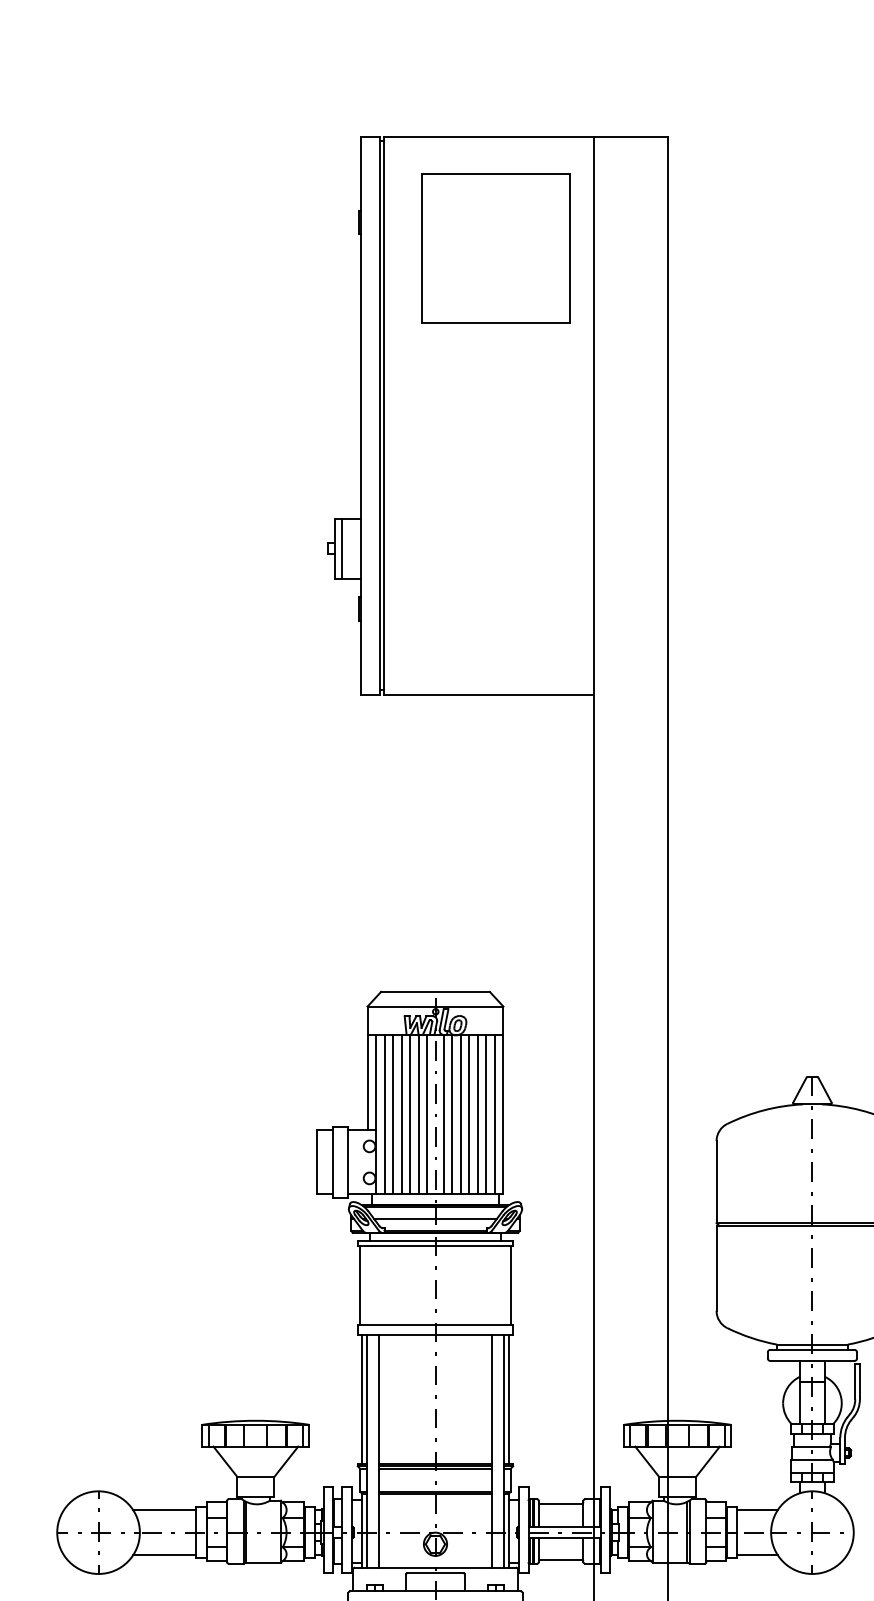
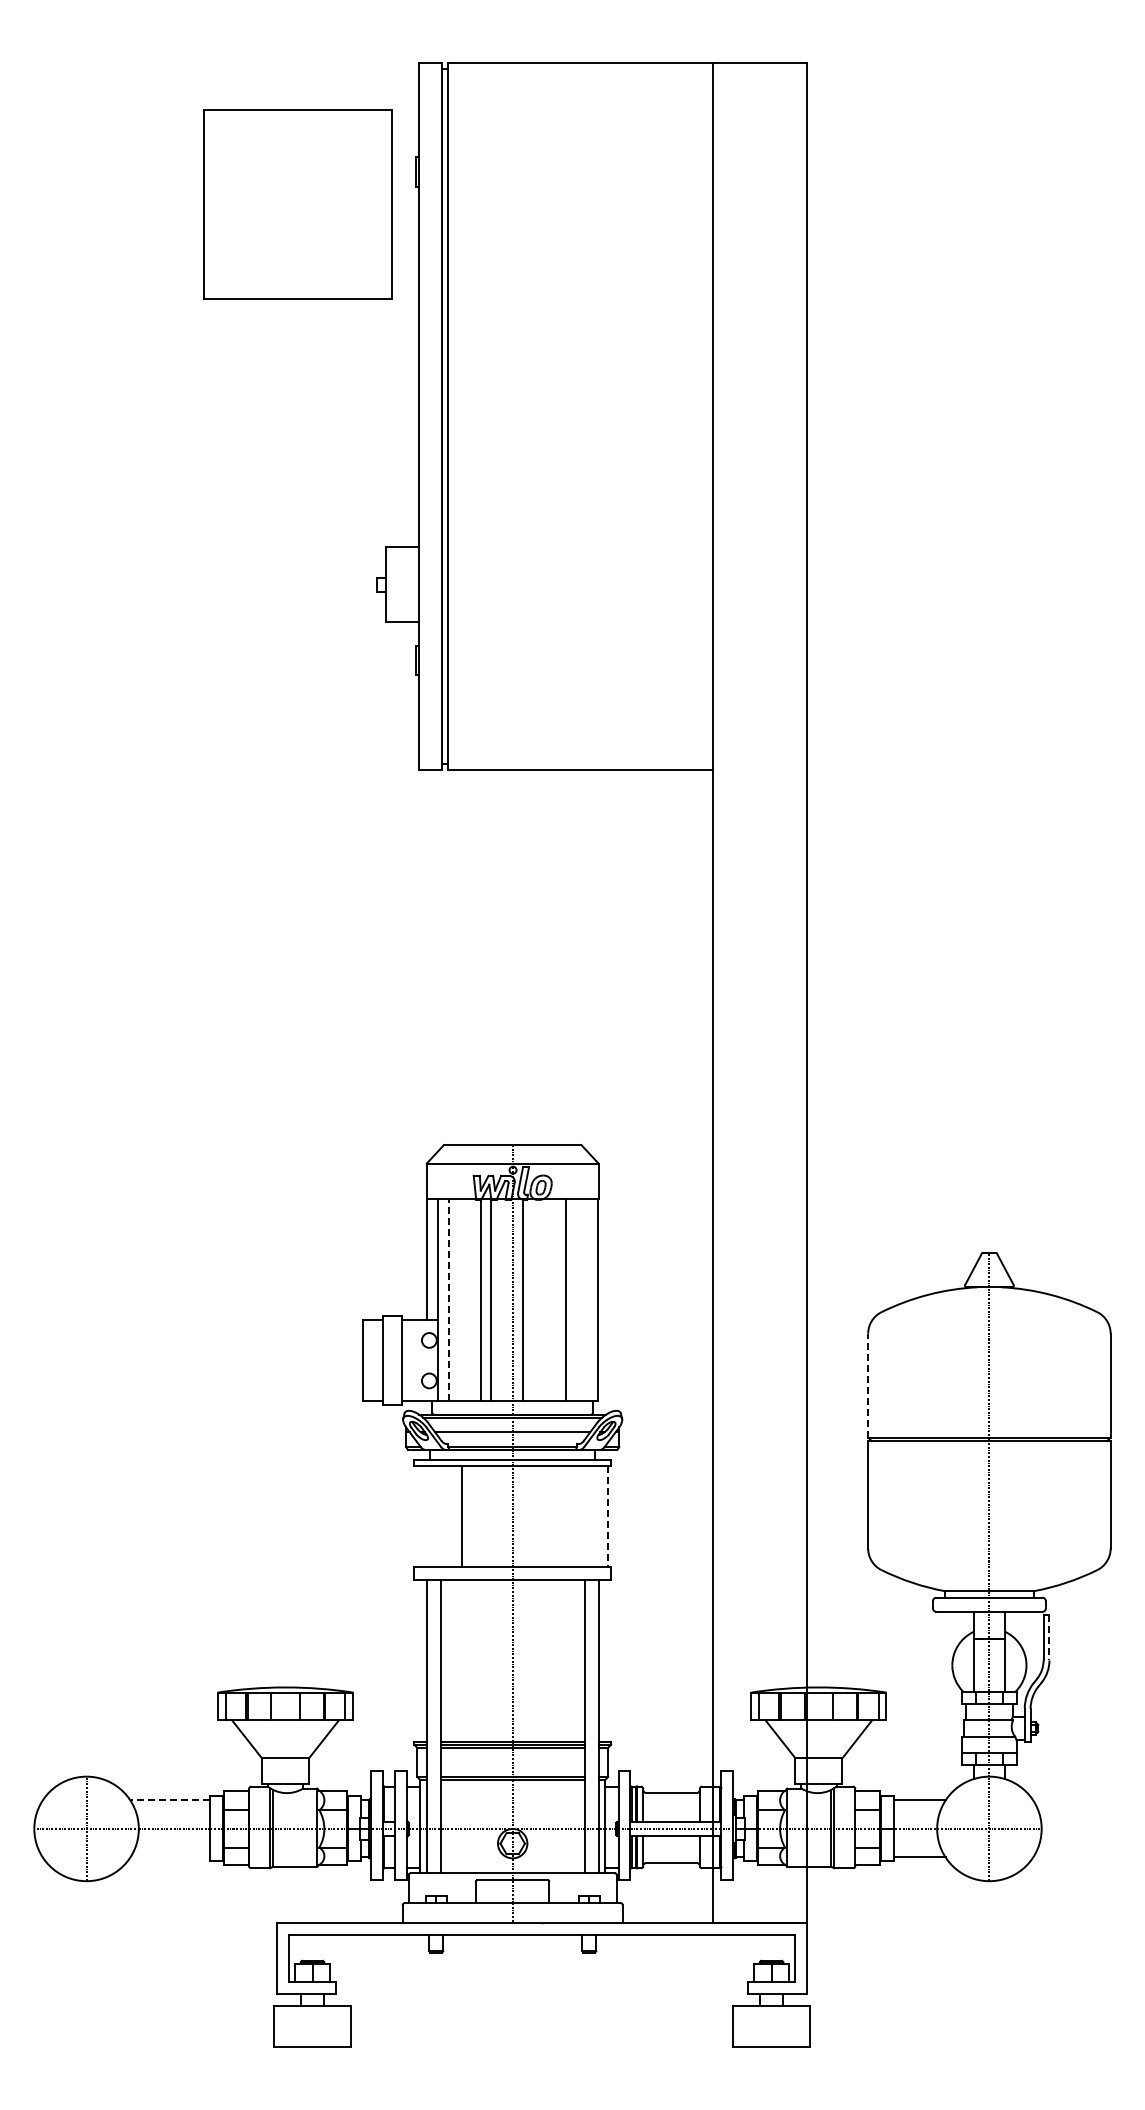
part: (495, 248) -> (297, 204), moved
line: (341, 548) -> (393, 584), removed
line: (384, 1114) -> (448, 1299), solid -> dashed
line: (393, 1114) -> (459, 1299), removed
line: (401, 1114) -> (469, 1299), removed
line: (426, 1114) -> (501, 1299), removed
line: (452, 1114) -> (534, 1299), removed
line: (460, 1114) -> (544, 1299), removed
line: (469, 1114) -> (555, 1299), removed
line: (485, 1114) -> (576, 1299), removed
line: (494, 1114) -> (587, 1299), removed
line: (716, 1182) -> (868, 1385), solid -> dashed
line: (360, 1285) -> (461, 1516), moved
line: (510, 1285) -> (607, 1516), solid -> dashed
line: (859, 1381) -> (1049, 1637), solid -> dashed
line: (362, 1399) -> (420, 1660), removed
line: (508, 1399) -> (605, 1660), removed
line: (164, 1510) -> (170, 1800), solid -> dashed
line: (164, 1555) -> (170, 1857), removed

